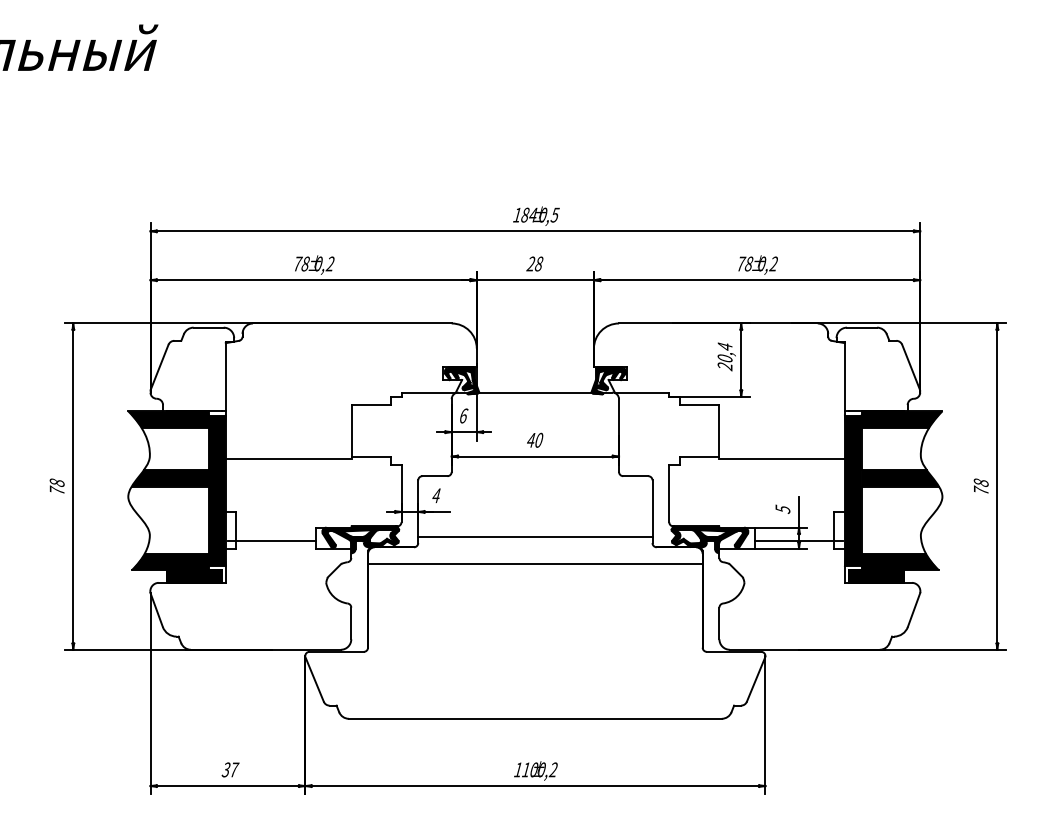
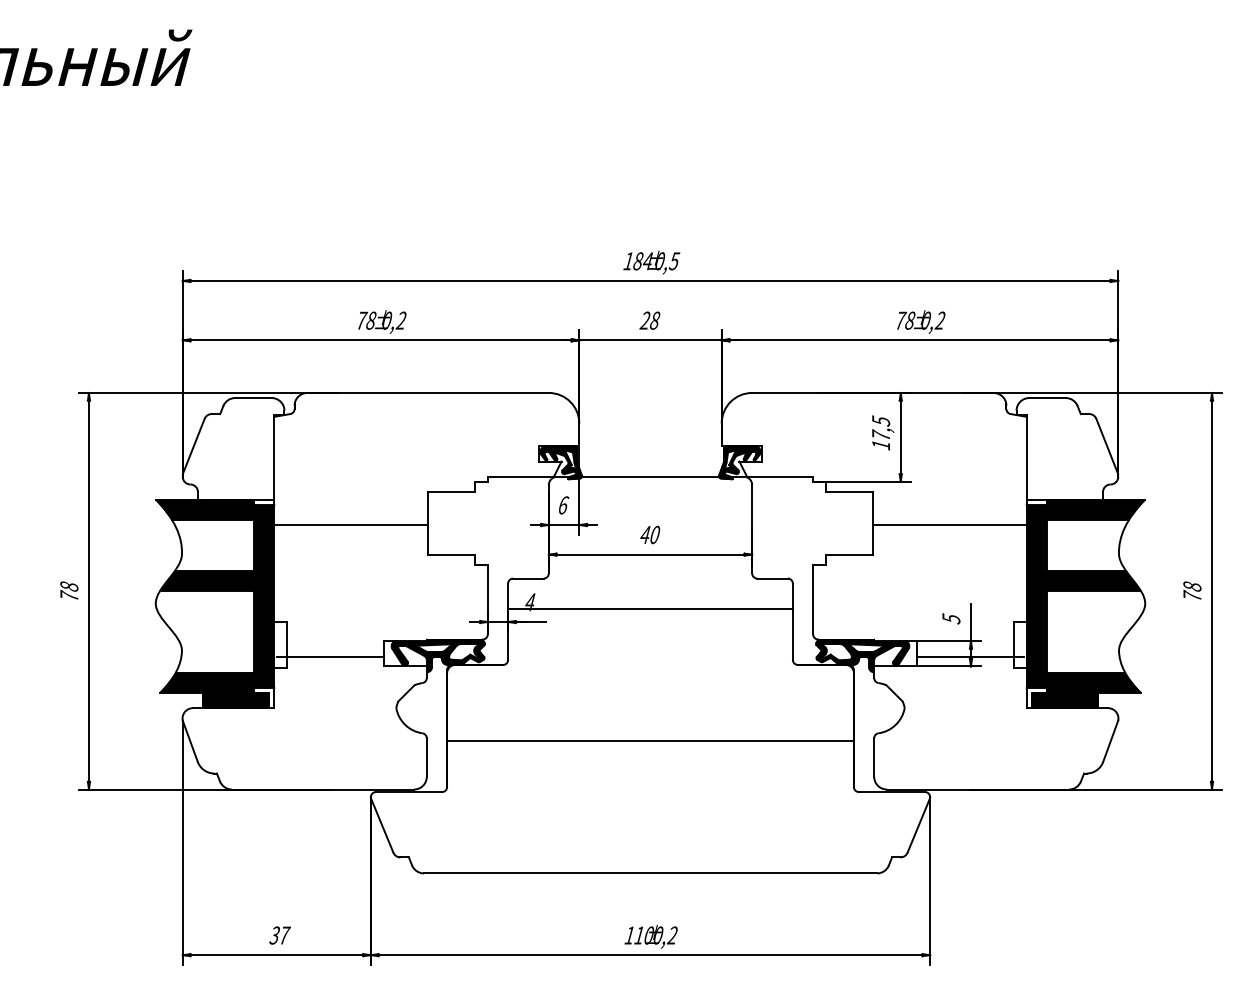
text: (725, 356) -> (881, 433), 20,4 -> 17,5
line: (284, 458) -> (345, 525), moved
line: (785, 458) -> (954, 525), moved
line: (535, 537) -> (650, 609), moved
line: (535, 564) -> (650, 741), moved

